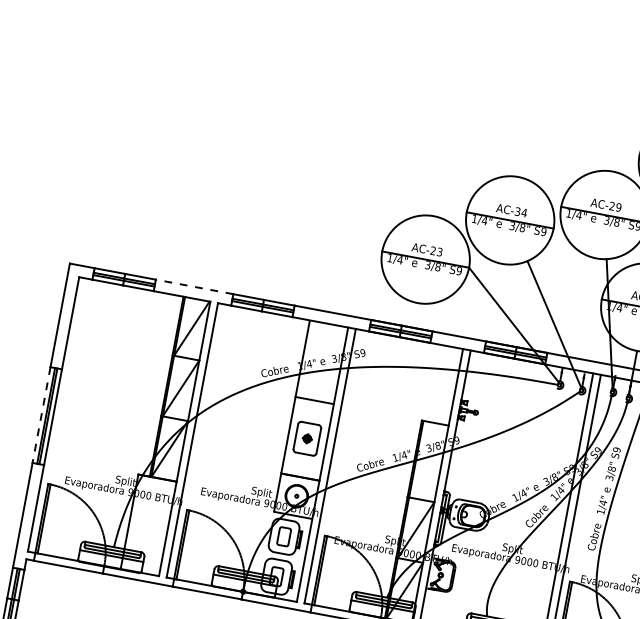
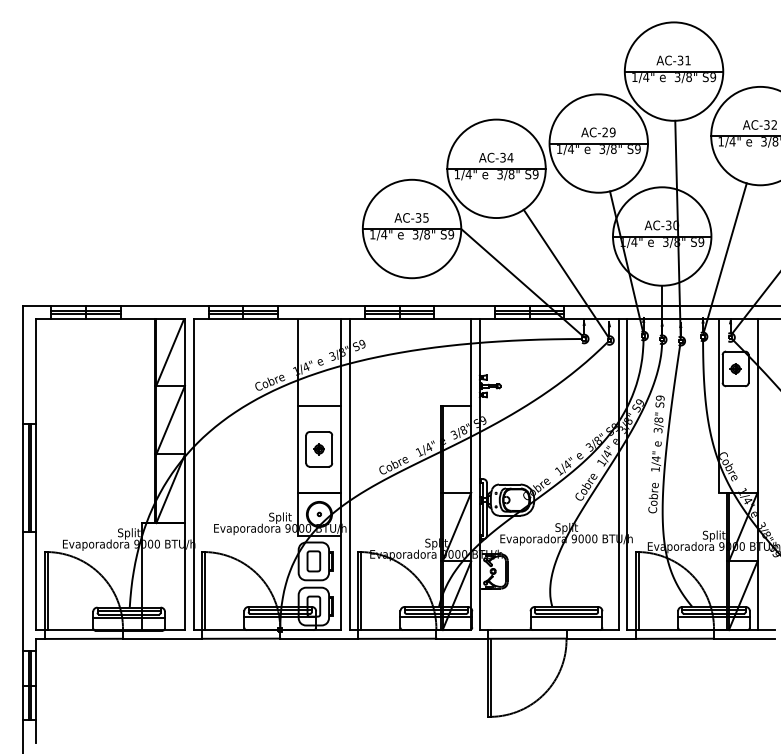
text: (435, 251) -> (421, 217), AC-23 -> AC-35
line: (194, 287) -> (164, 306), dashed -> solid
line: (41, 415) -> (23, 478), dashed -> solid

